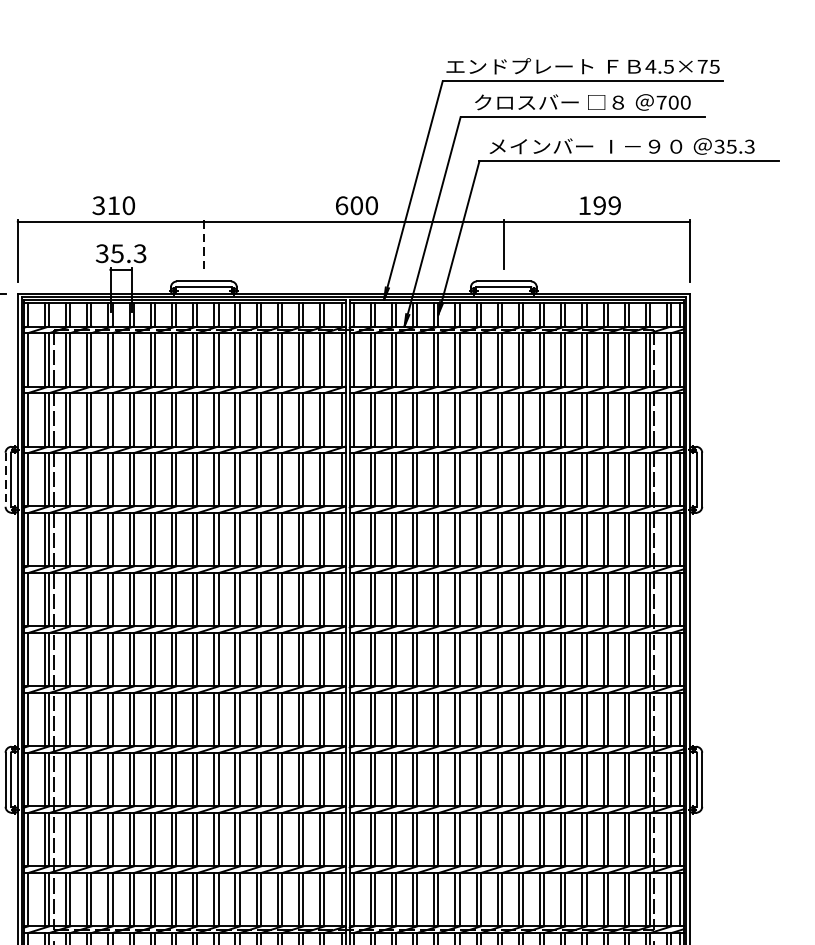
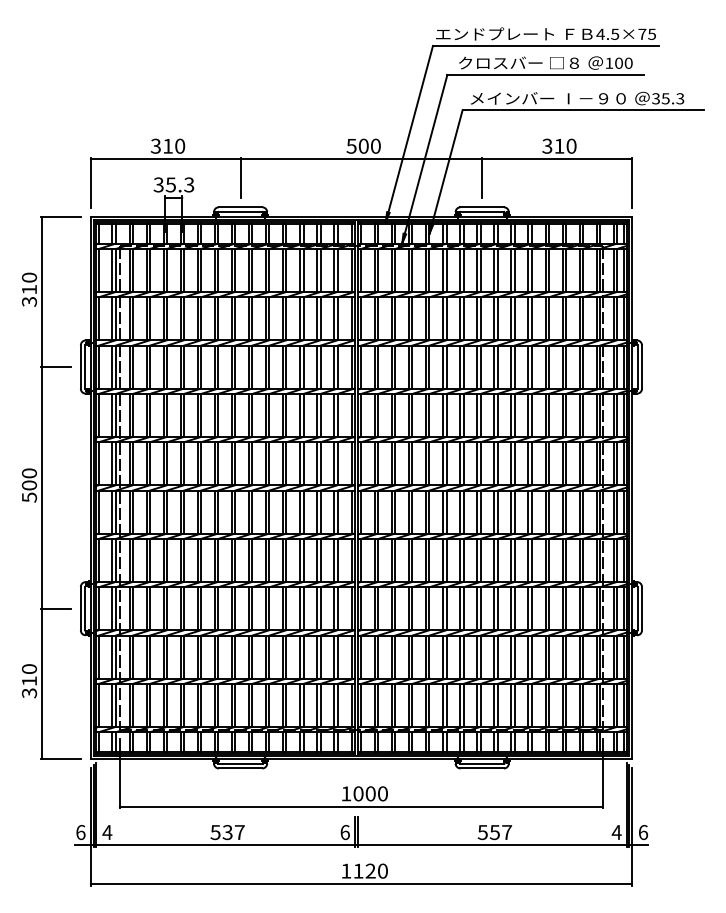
text: (661, 101) -> (609, 62), 700 -> 100
text: (341, 204) -> (351, 145), 600 -> 500
text: (599, 204) -> (559, 145), 199 -> 310
line: (203, 244) -> (240, 177), dashed -> solid
line: (5, 480) -> (80, 367), dashed -> solid

